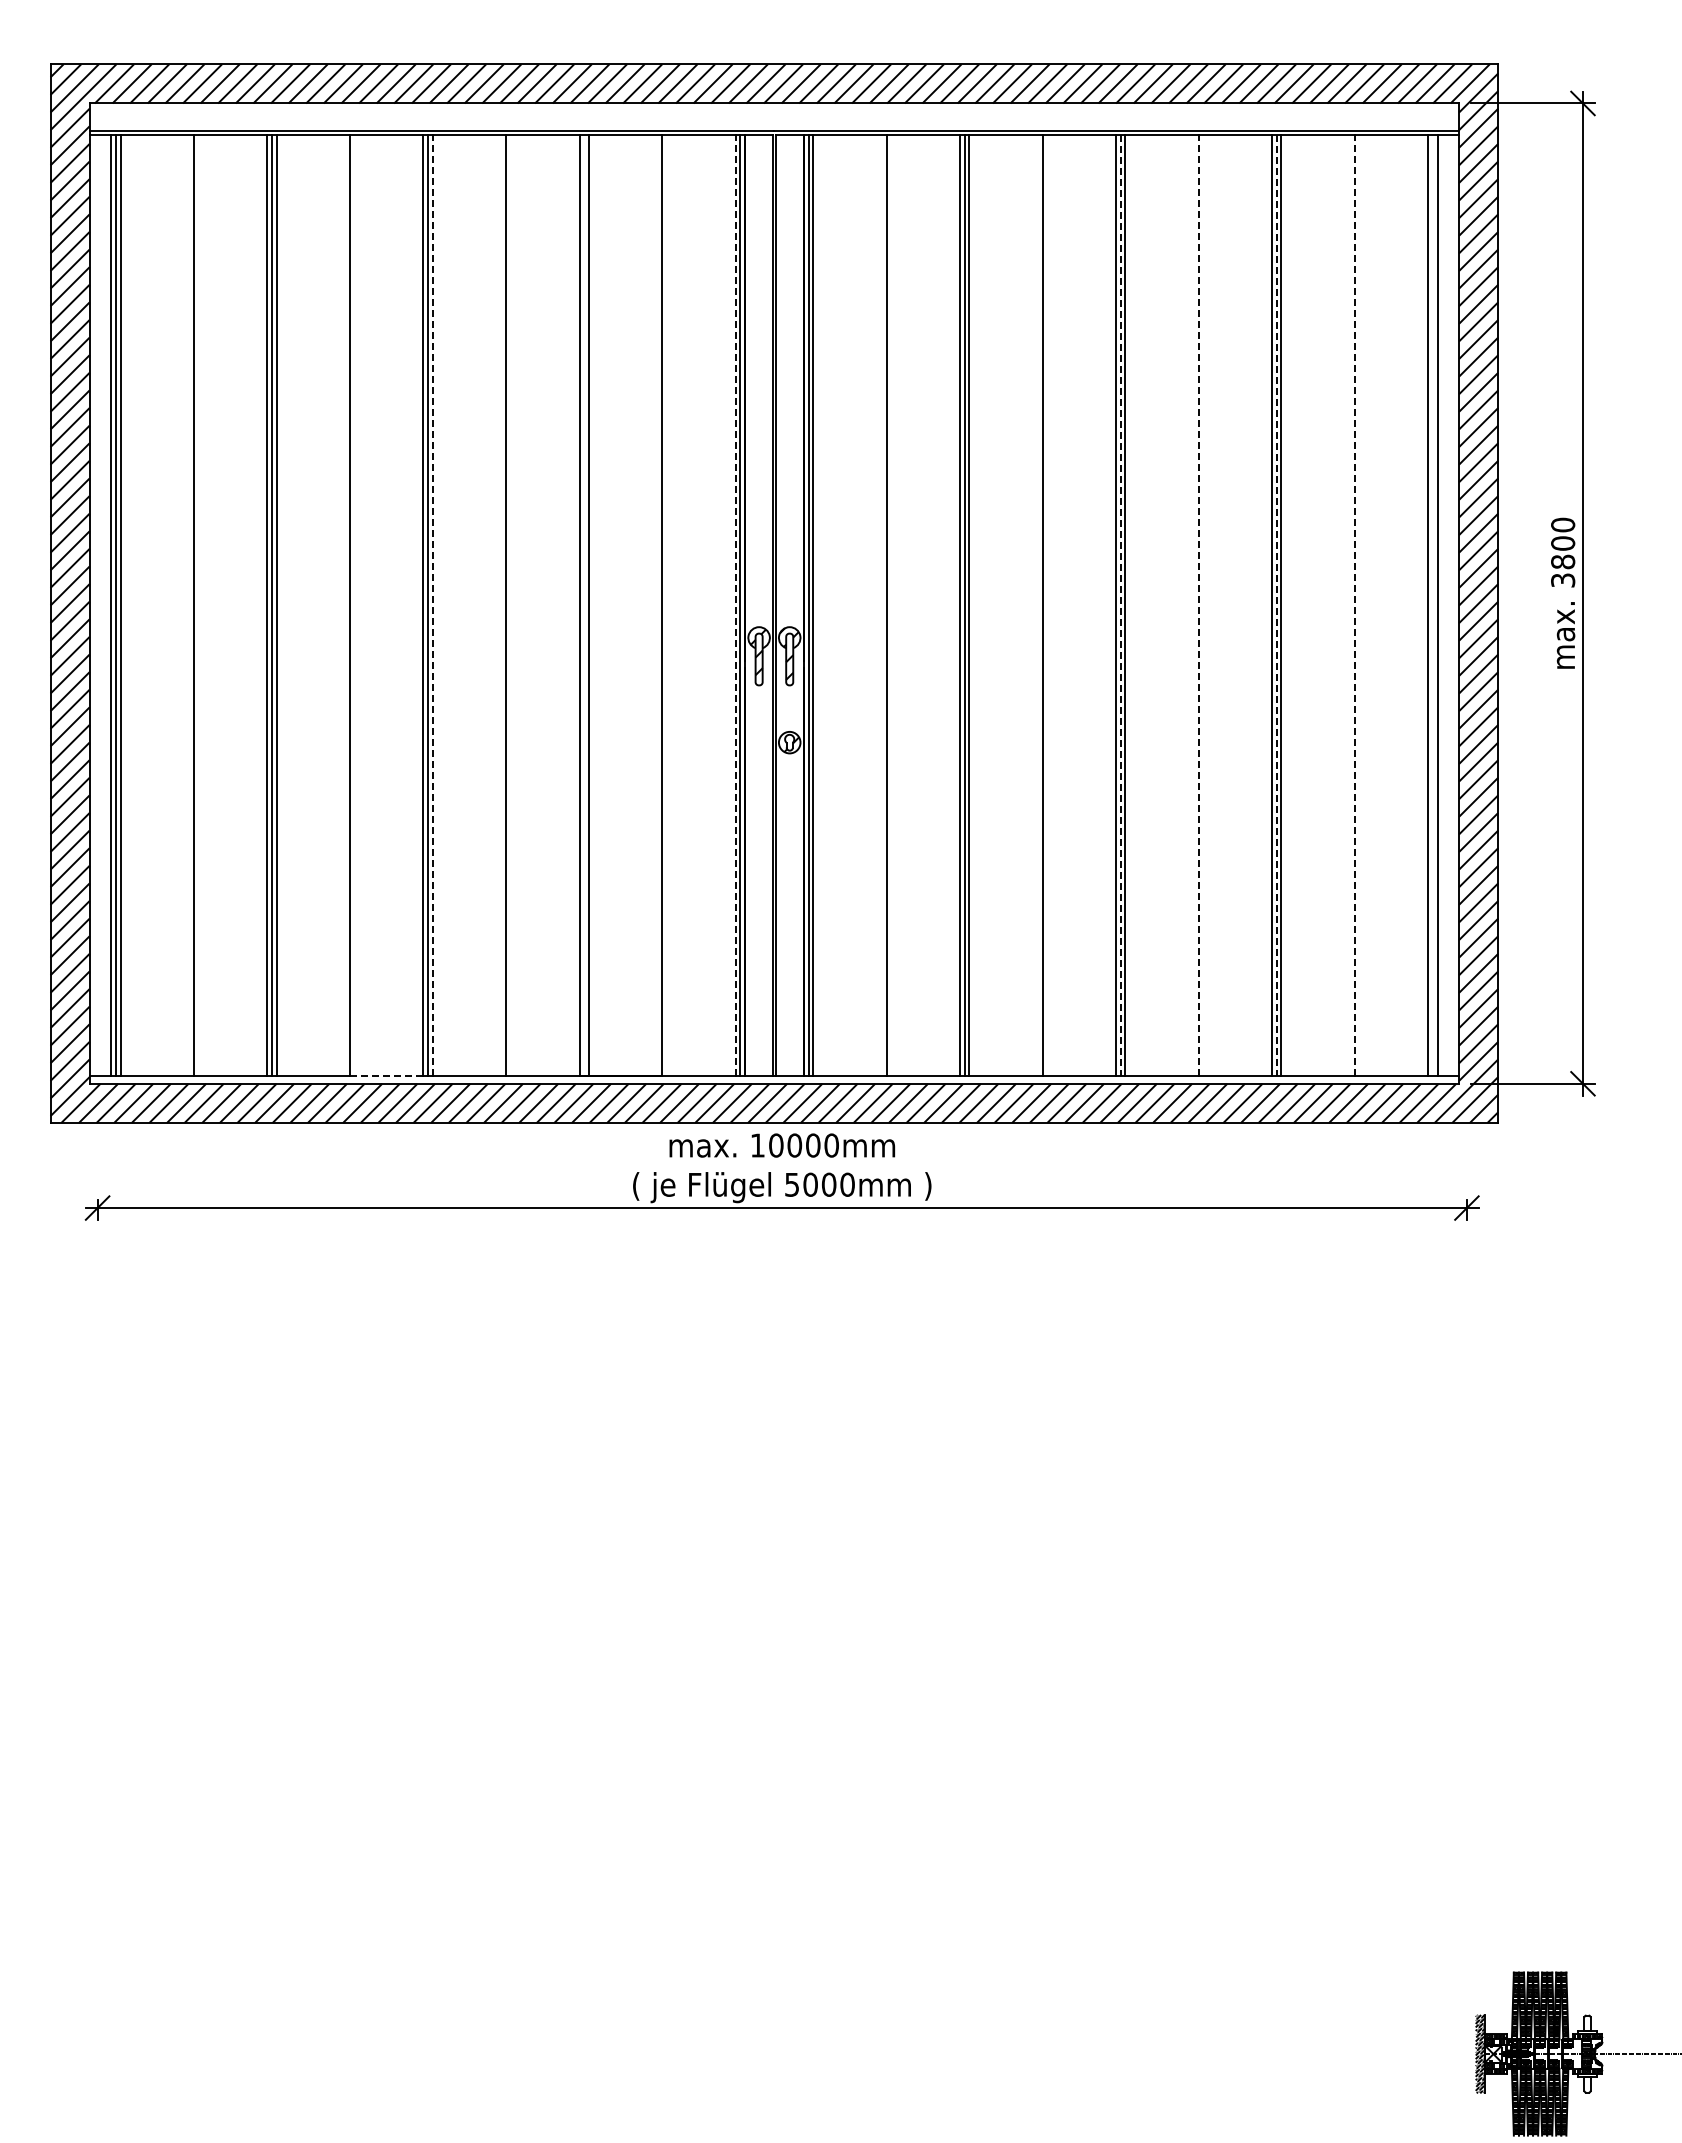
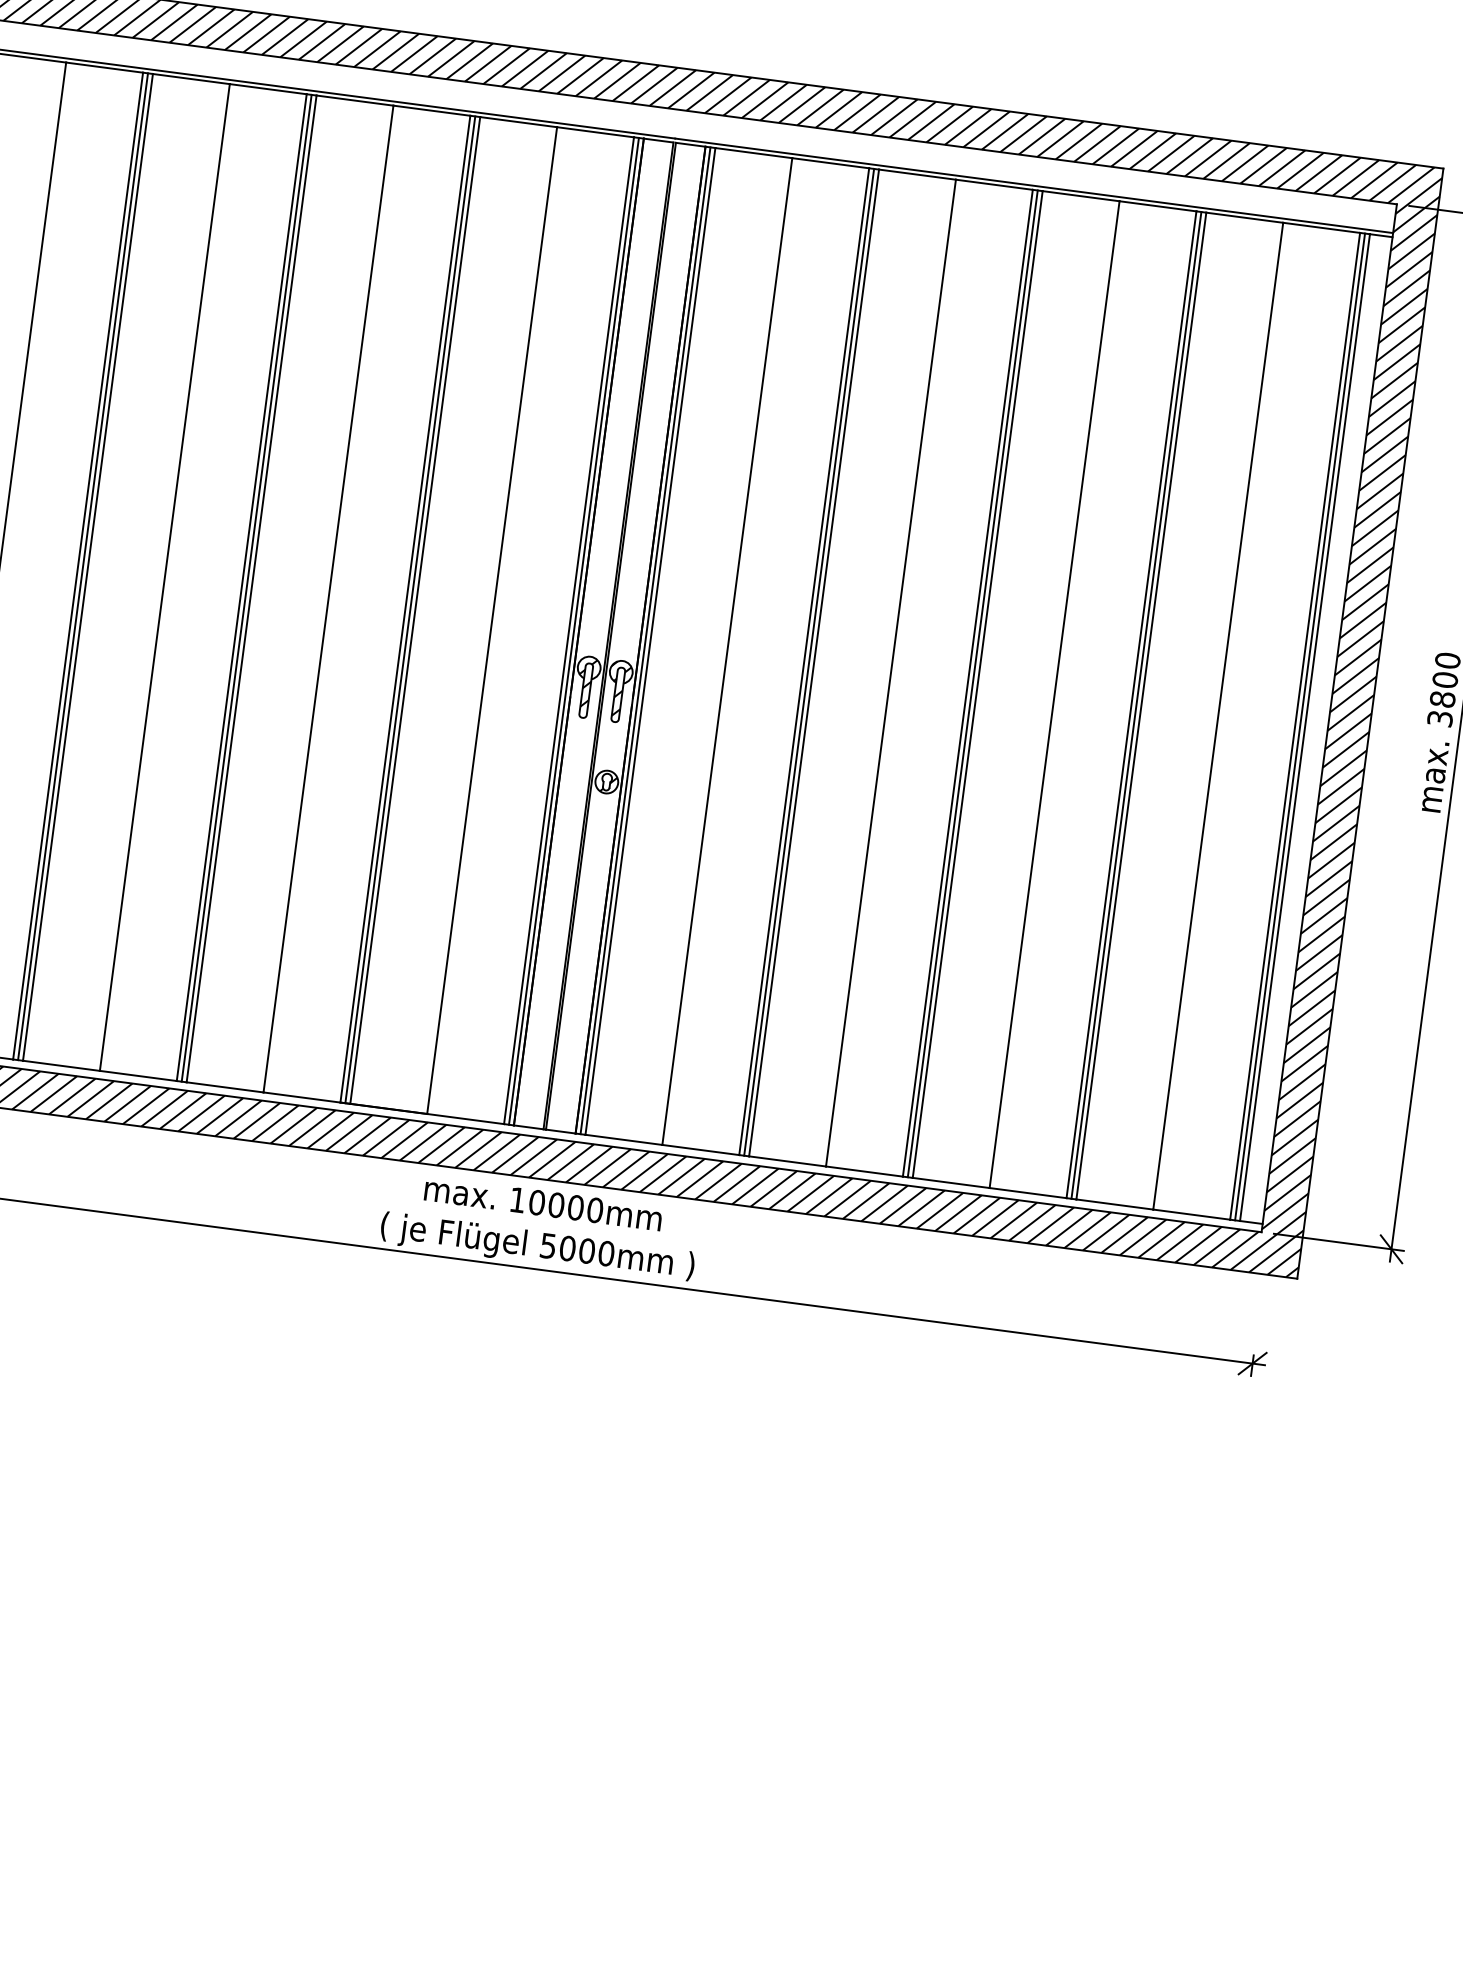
line: (584, 604) -> (410, 608), added
line: (1432, 604) -> (1299, 725), added
line: (432, 605) -> (251, 588), dashed -> solid
line: (735, 605) -> (568, 630), dashed -> solid
line: (1120, 605) -> (972, 683), dashed -> solid
line: (1198, 605) -> (1054, 694), dashed -> solid
line: (1276, 605) -> (1136, 705), dashed -> solid
line: (1354, 605) -> (1217, 716), dashed -> solid
line: (386, 1075) -> (138, 1075), dashed -> solid

